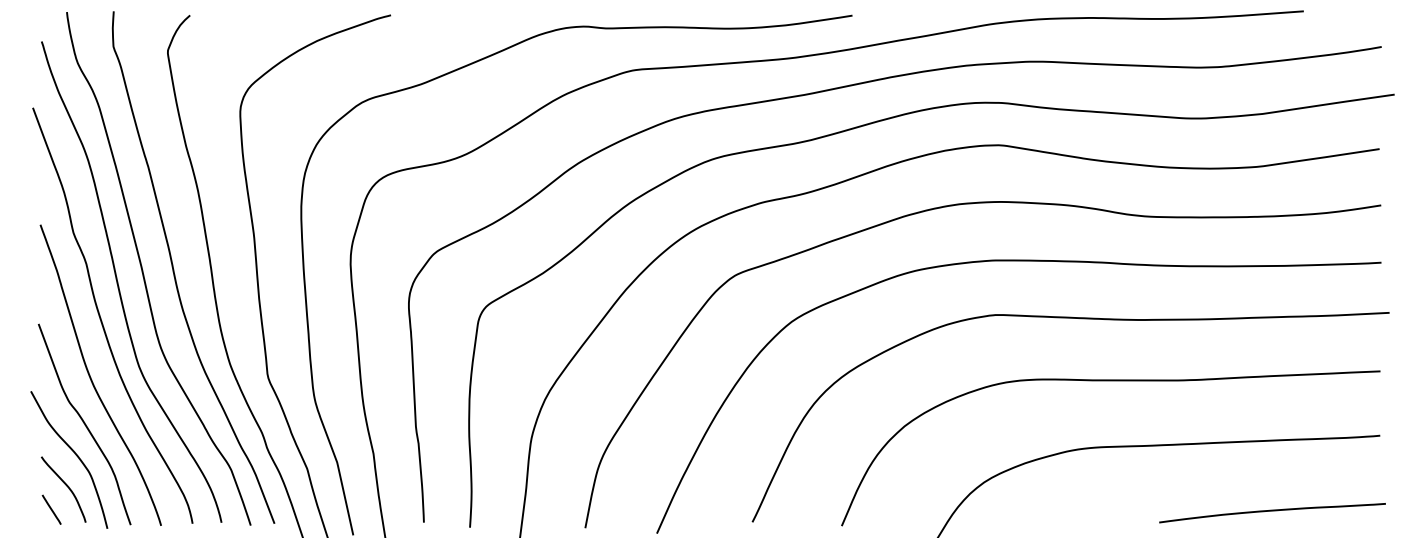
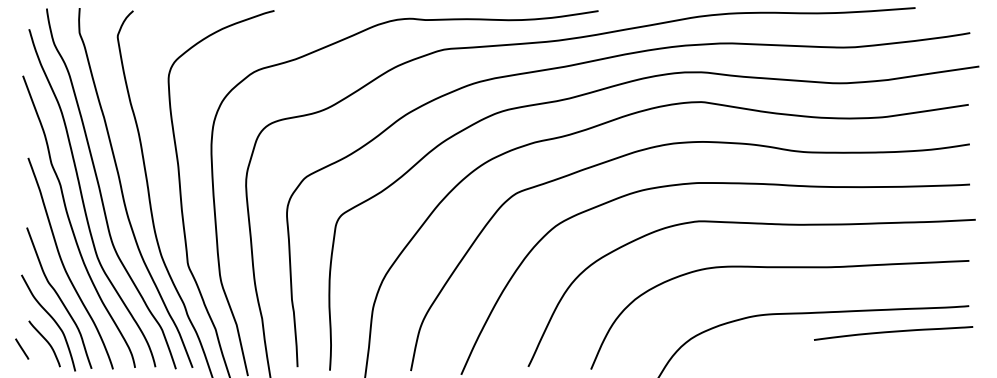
line: (52, 508) -> (22, 348), moved
curve: (1272, 511) -> (893, 332), moved

